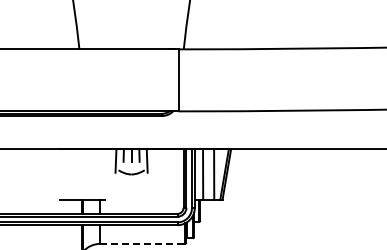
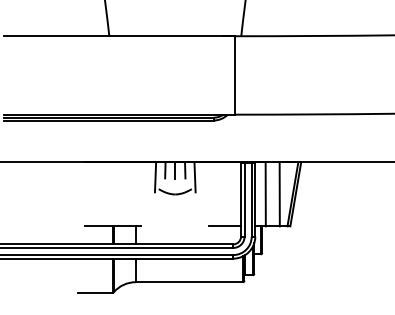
line: (170, 199) -> (224, 226), added
line: (143, 243) -> (190, 281), dashed -> solid

